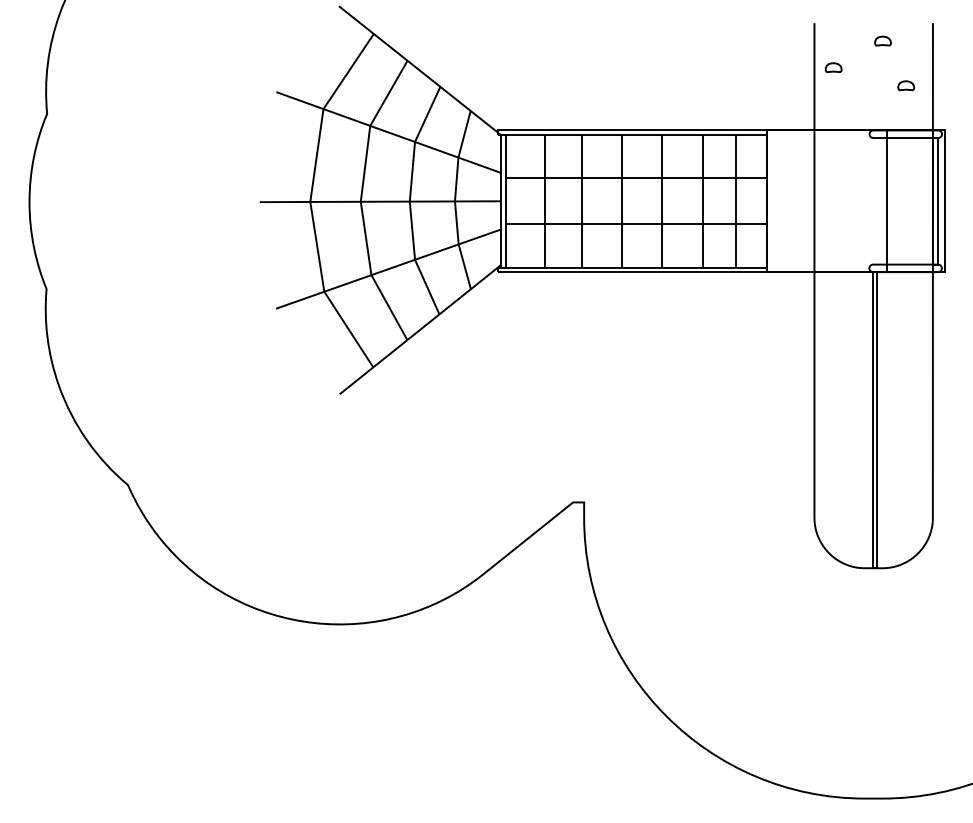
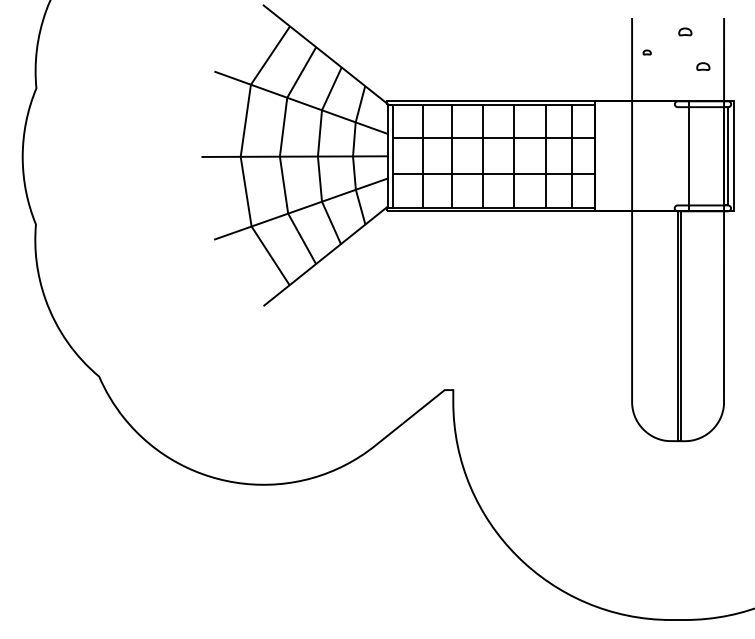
part: (834, 67) -> (647, 52), size x0.6

